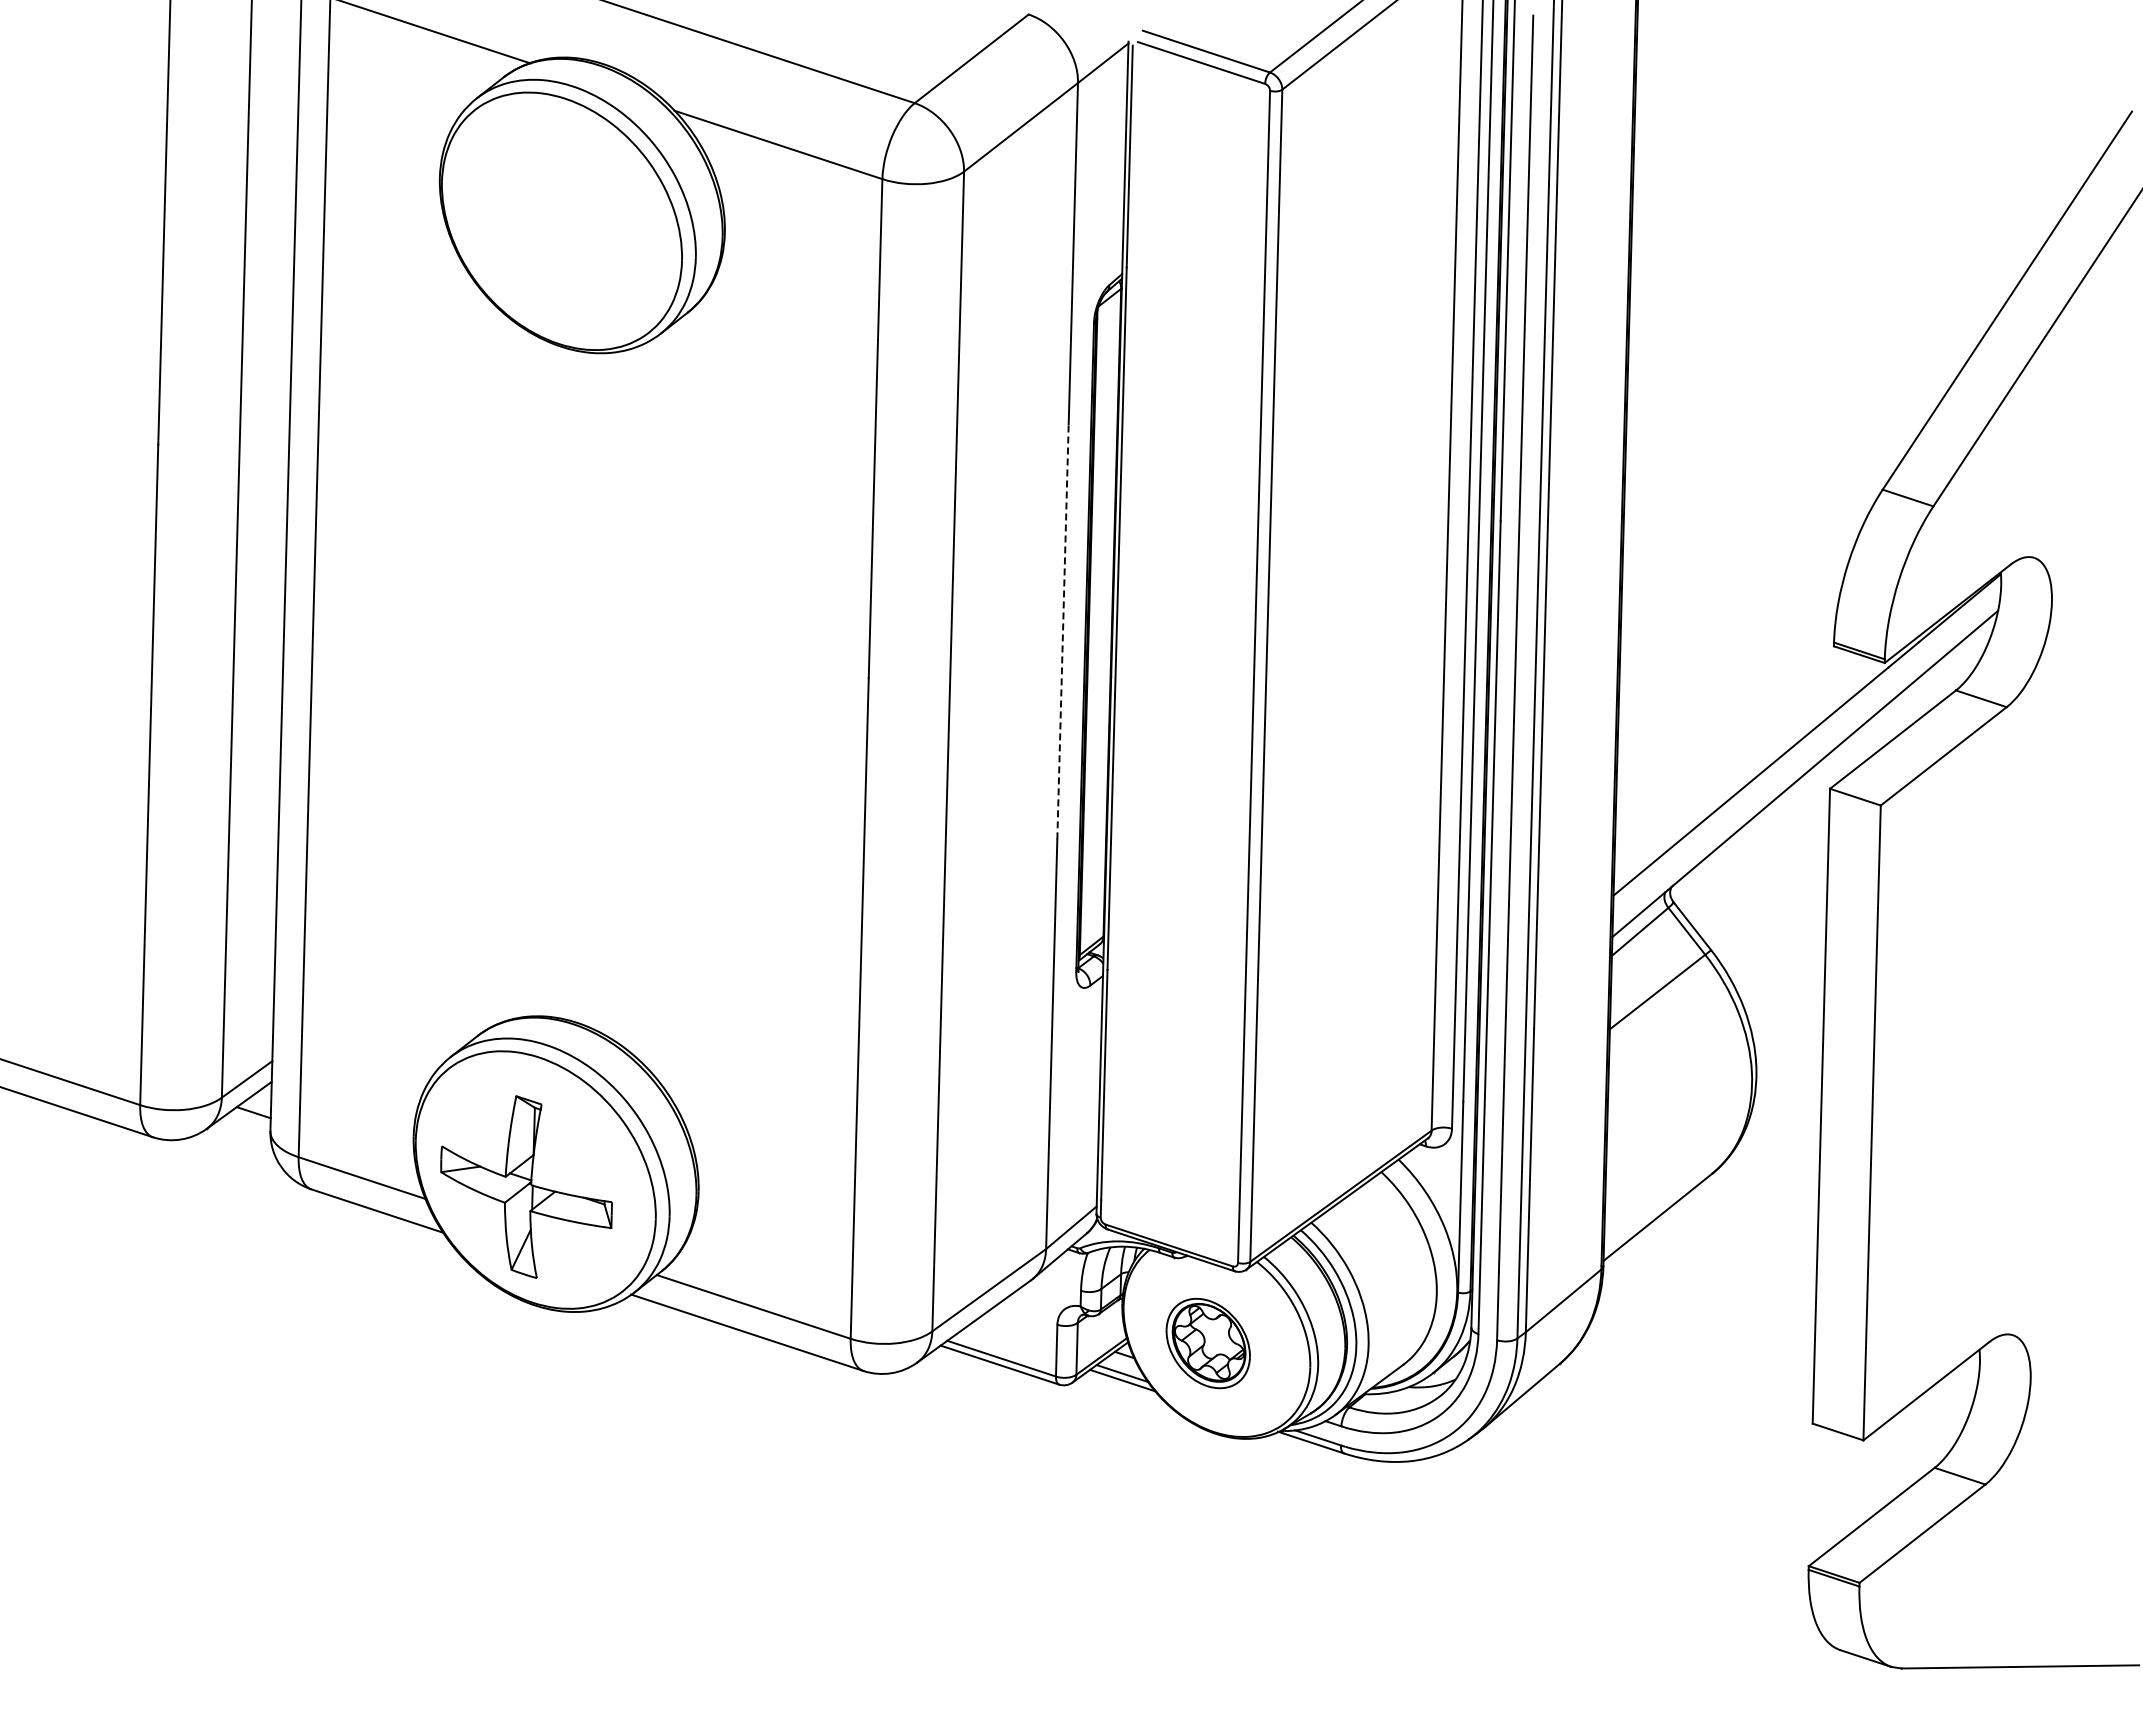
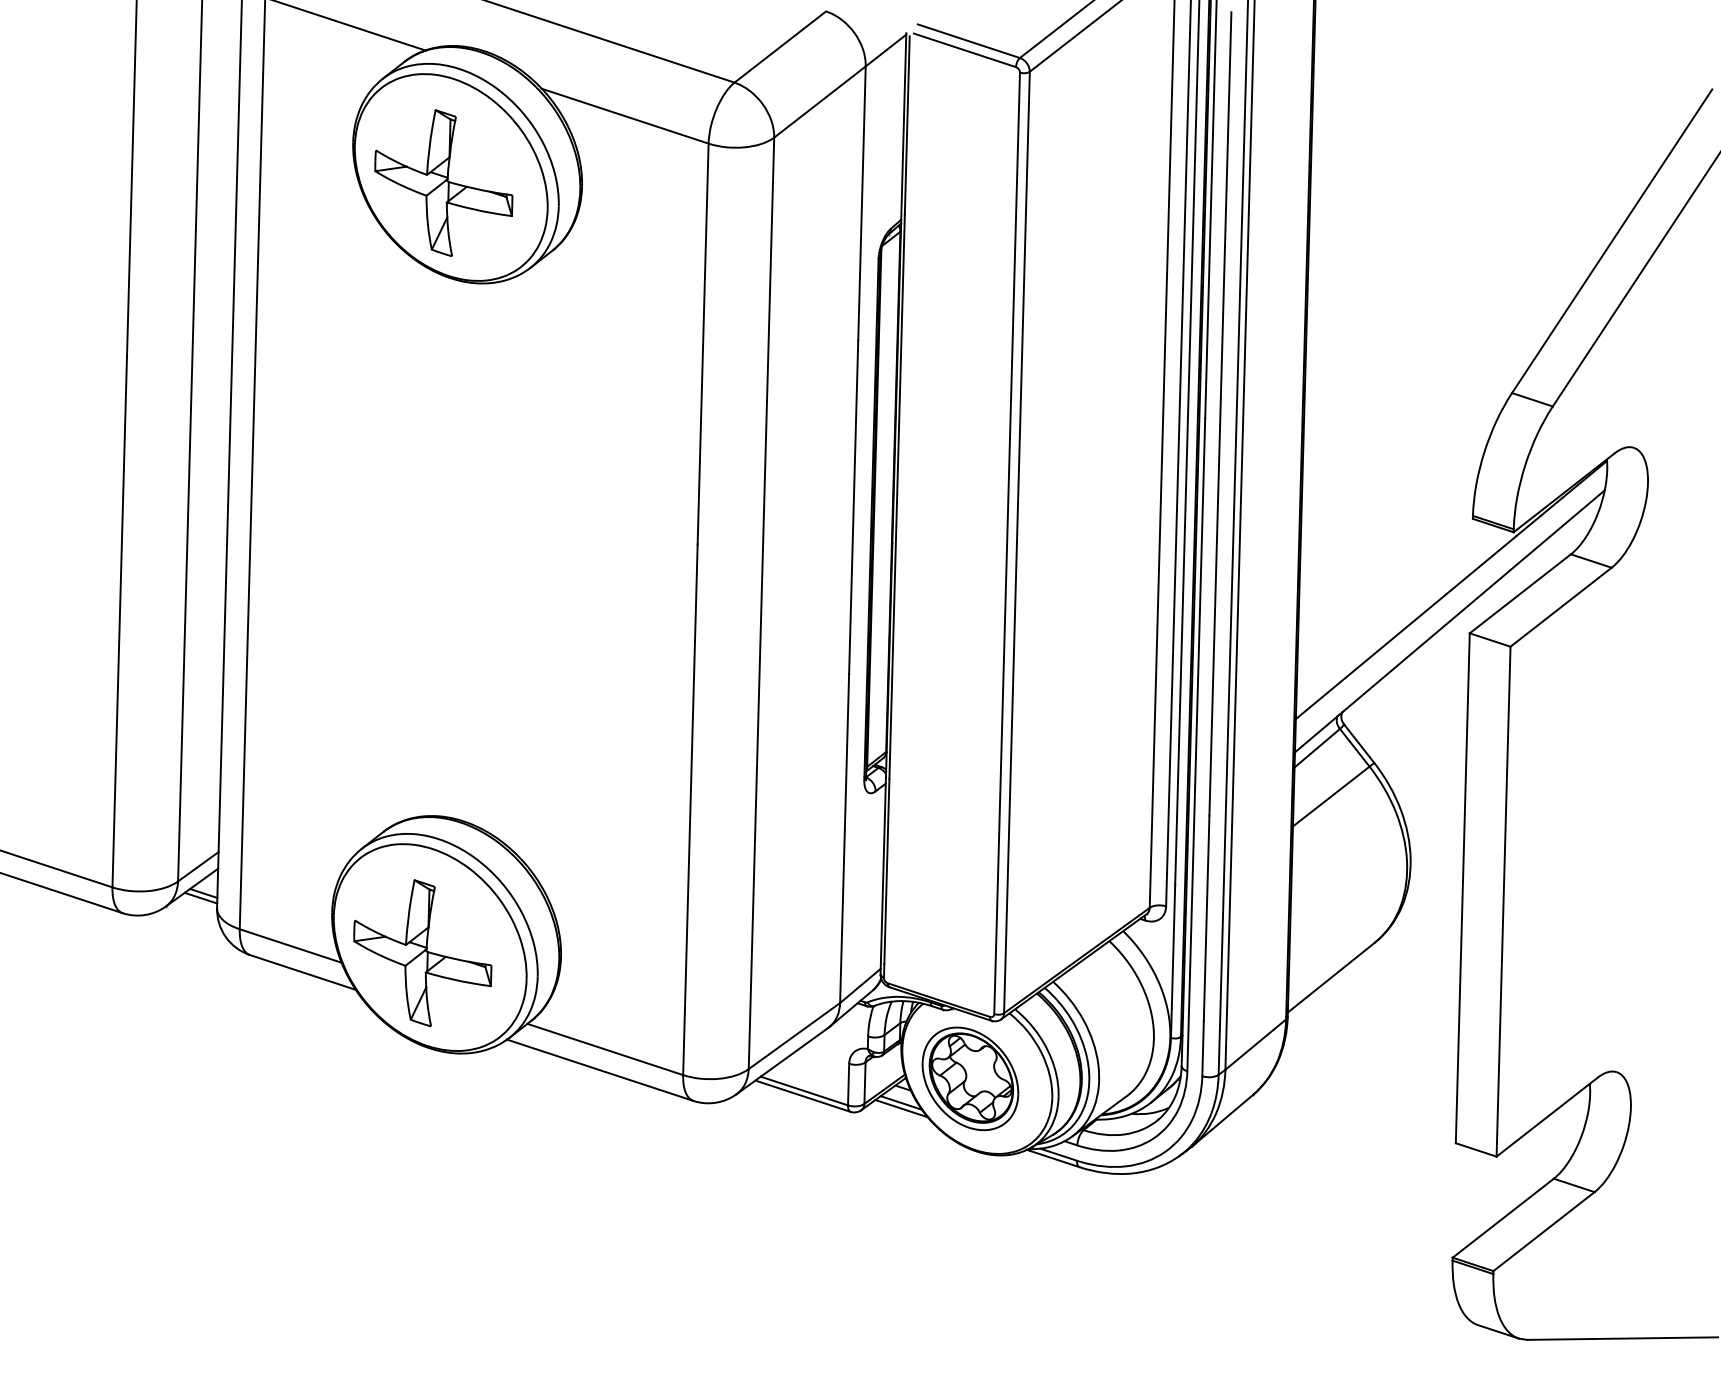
part: (552, 228) -> (443, 183), added
line: (1063, 631) -> (854, 506), dashed -> solid
line: (250, 1118) -> (201, 898), added
part: (1207, 1343) -> (969, 1078), size x1.43

